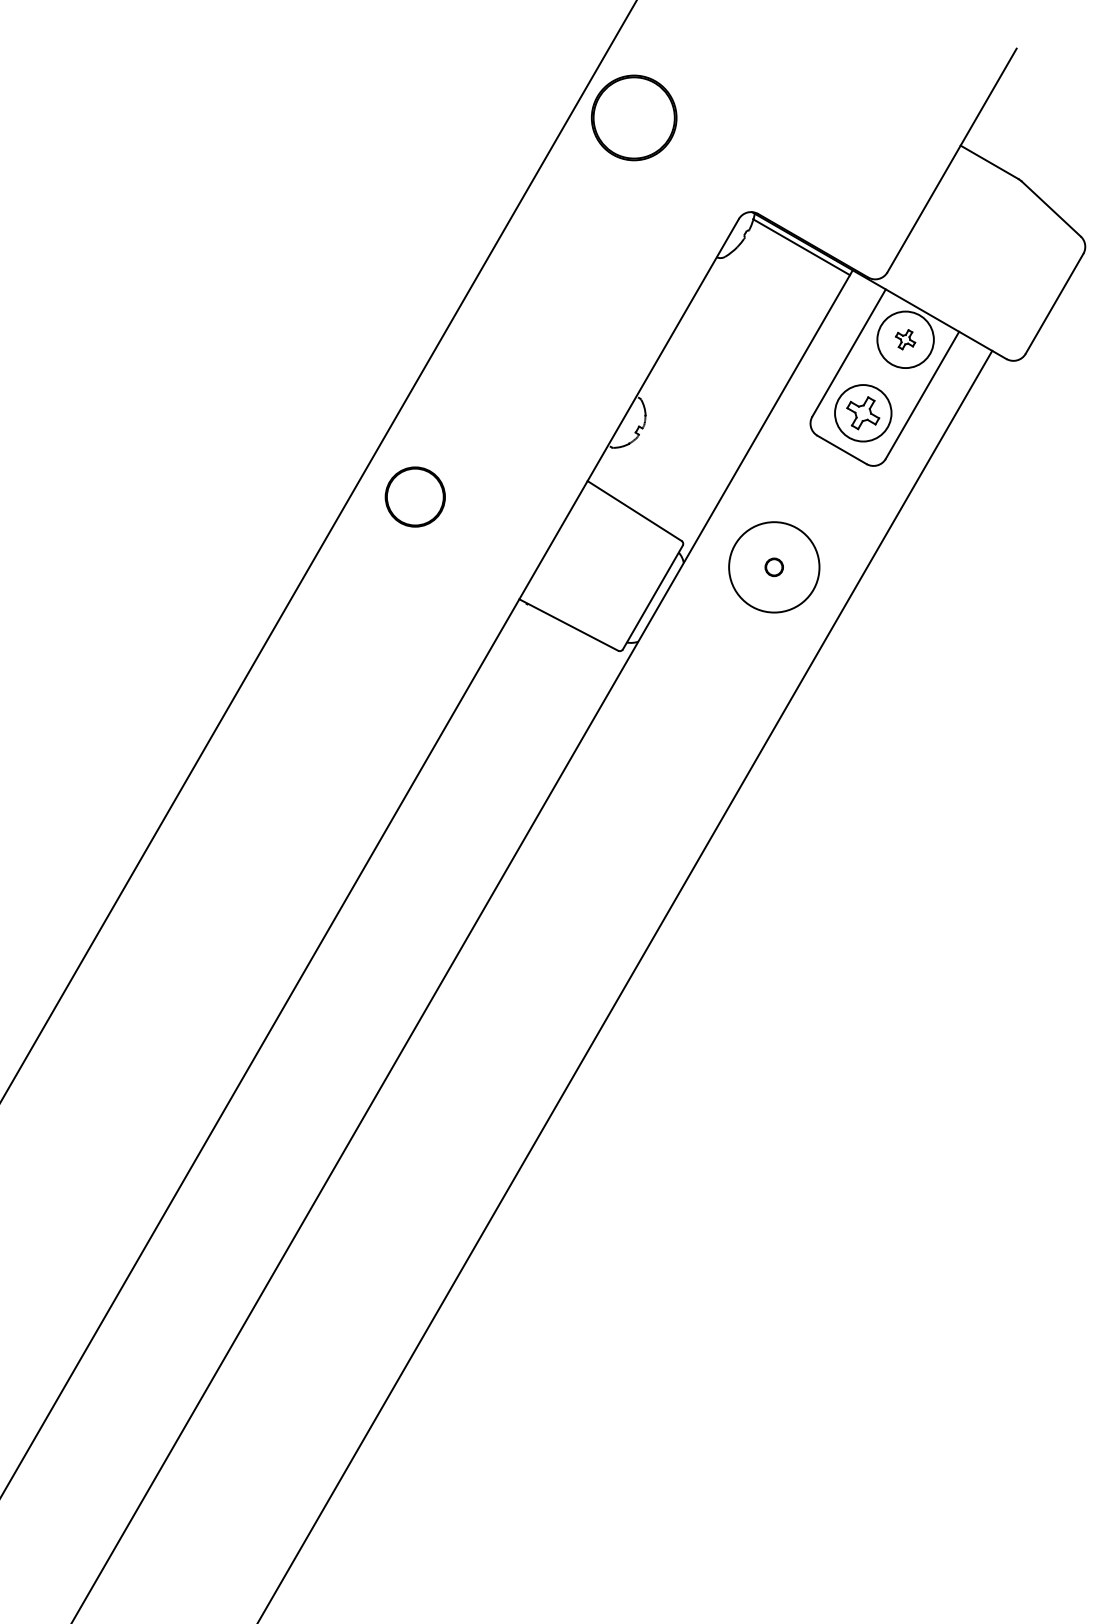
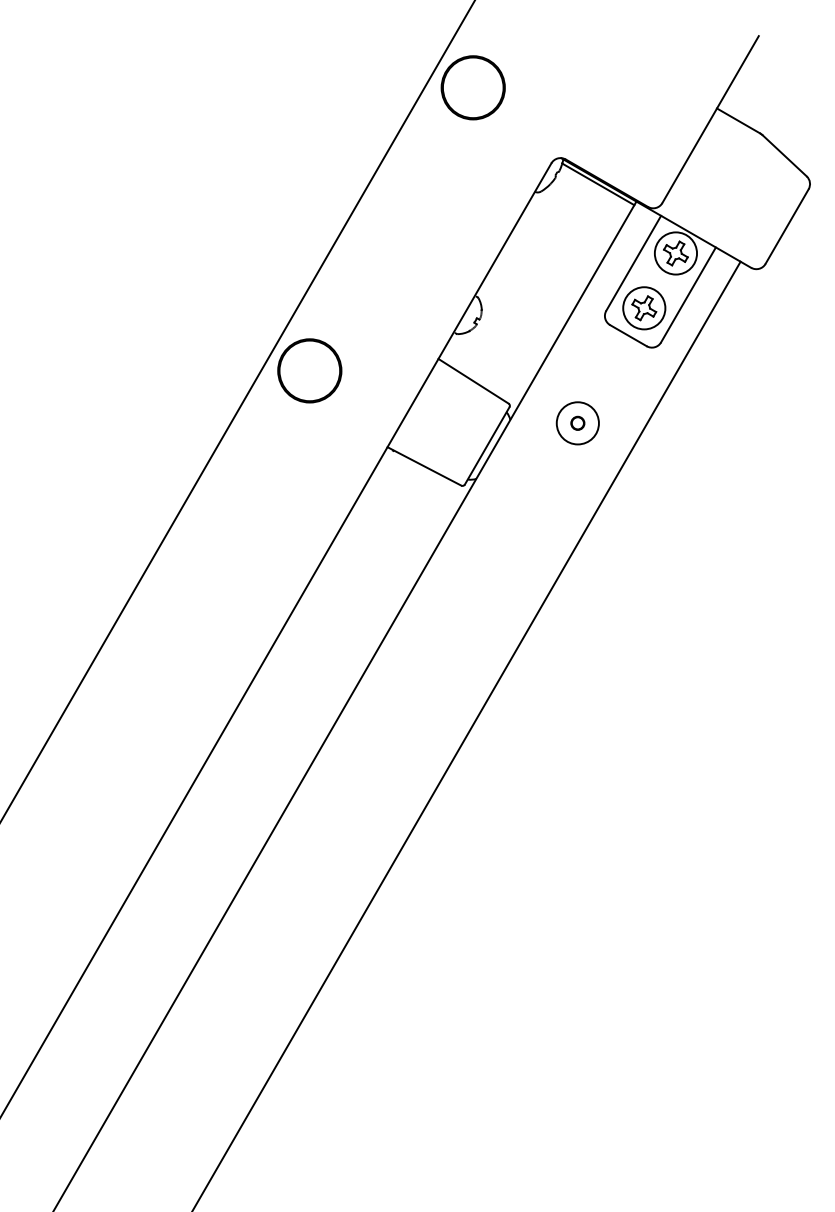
part: (905, 339) -> (675, 253), size x1.67
part: (415, 496) -> (309, 370), size x1.43
circle: (774, 567) -> (578, 423), size x0.62

